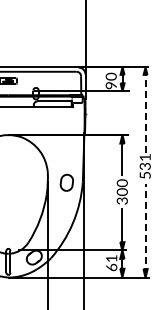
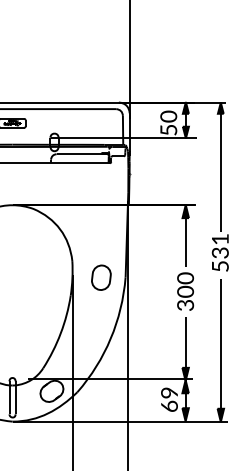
text: (110, 85) -> (167, 129), 90 -> 50
line: (145, 110) -> (220, 167), dashed -> solid
line: (145, 229) -> (220, 348), dashed -> solid
text: (111, 258) -> (169, 392), 61 -> 69

